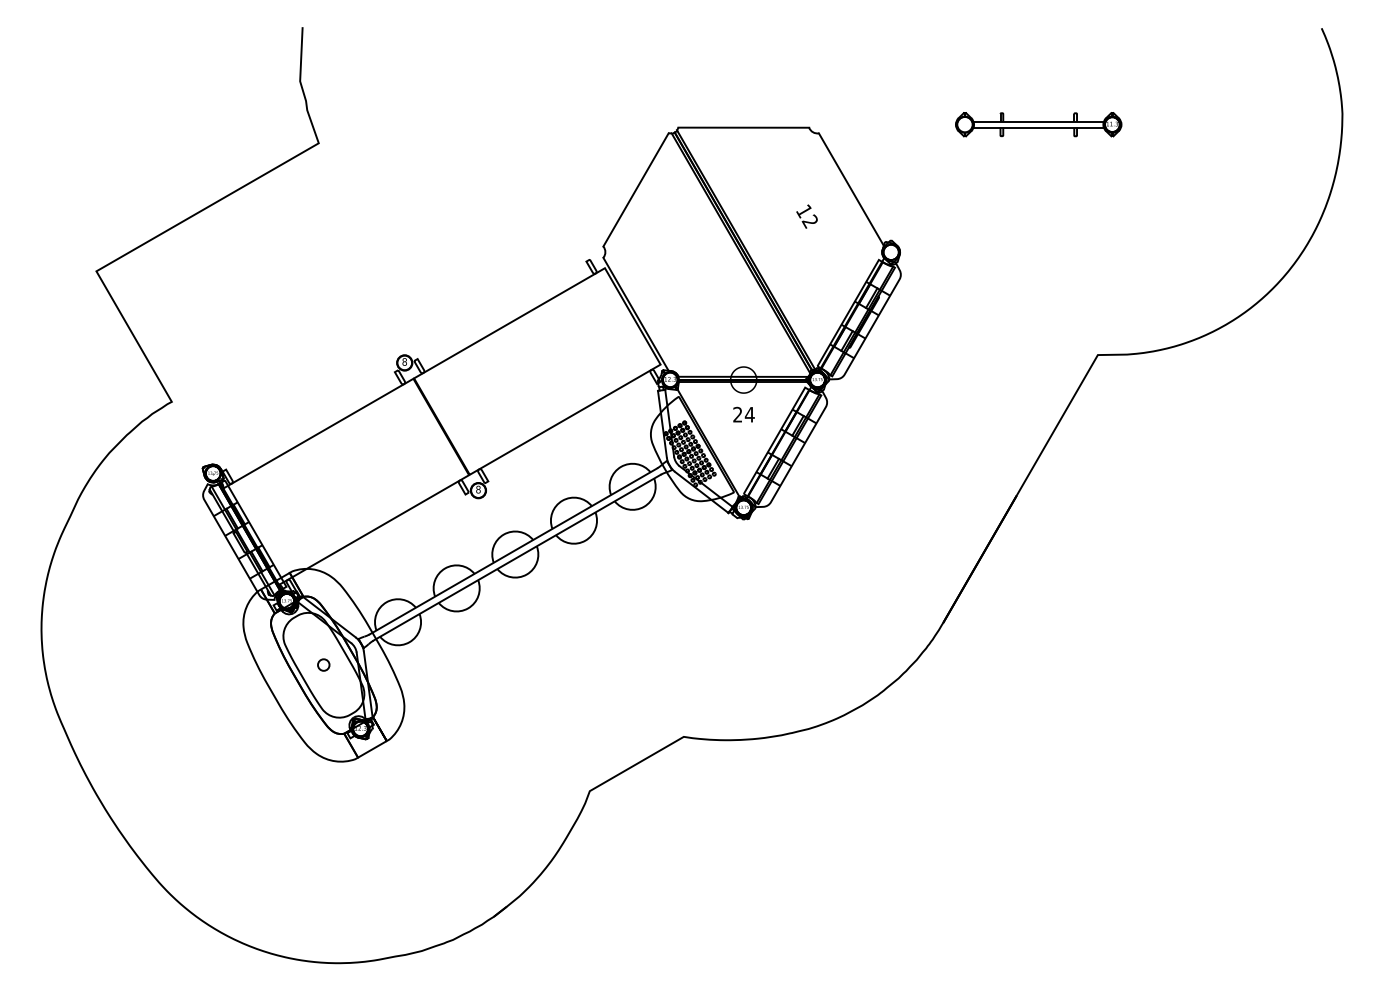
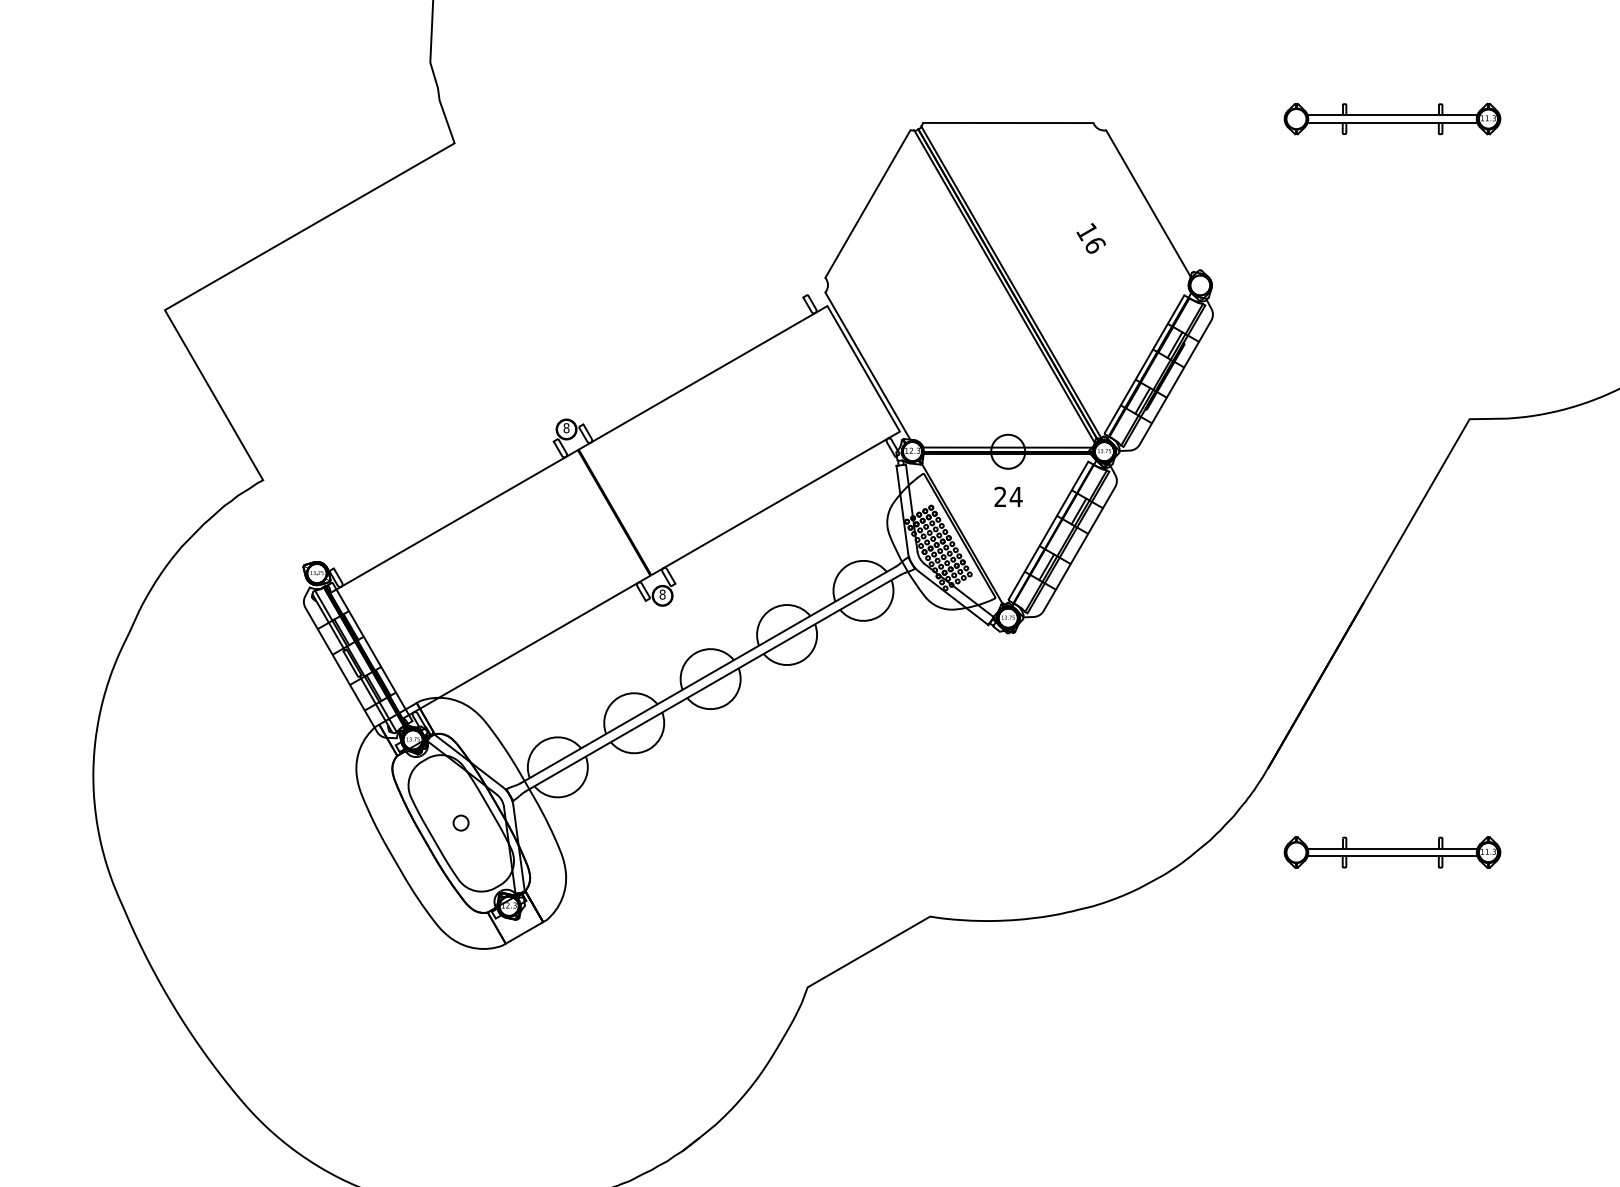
text: (809, 221) -> (1093, 245), 12 -> 16
part: (1038, 687) -> (1392, 852), added

